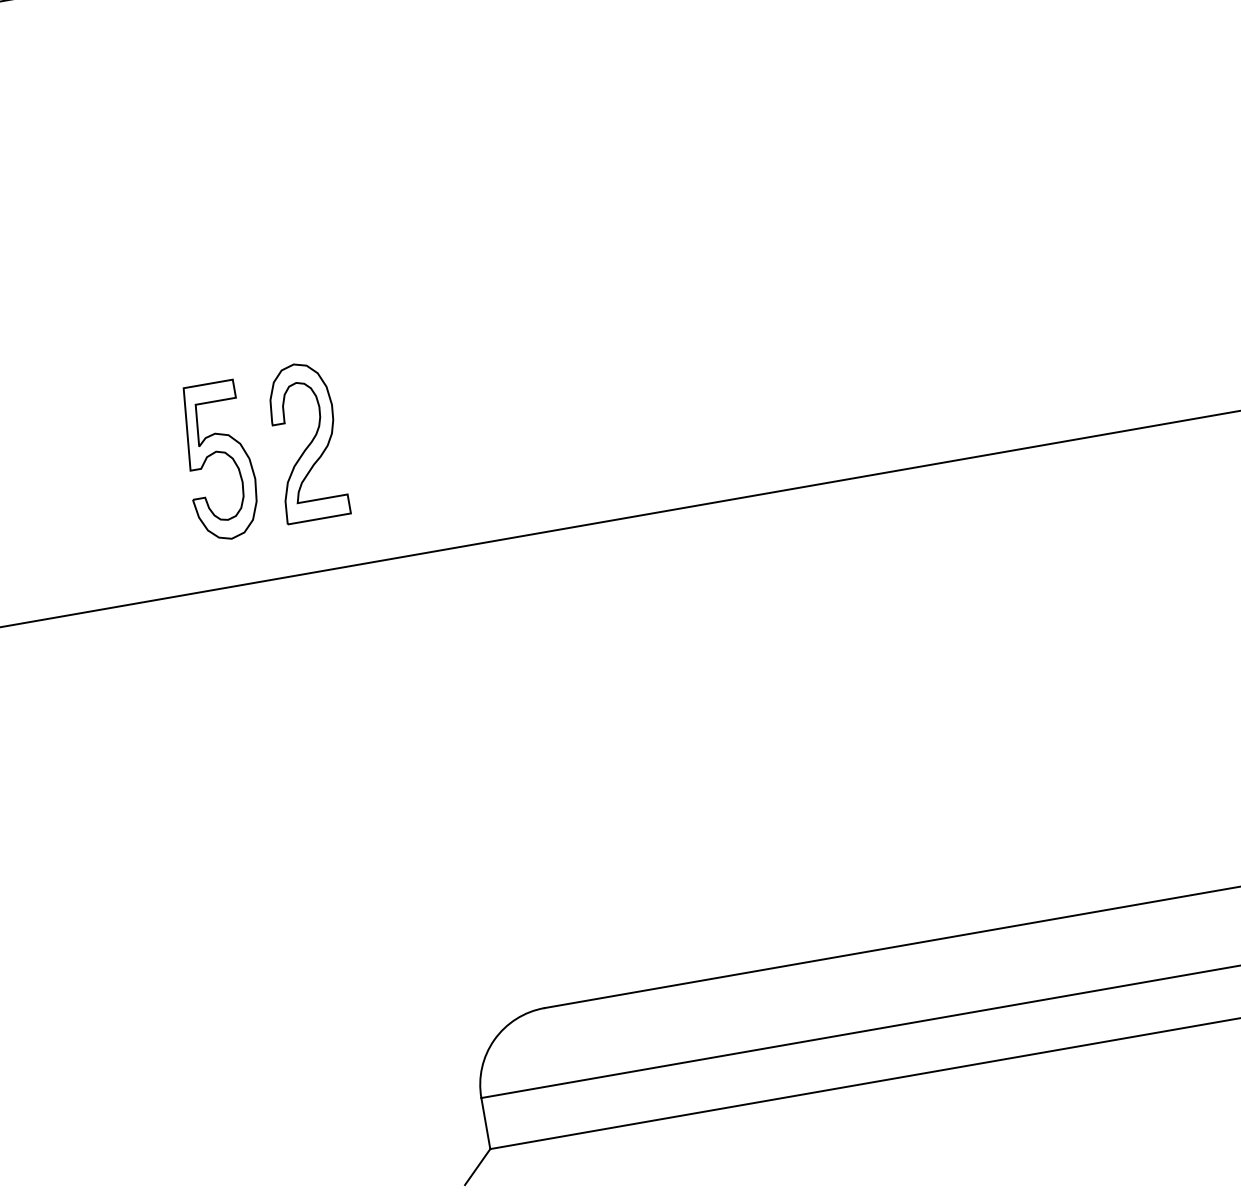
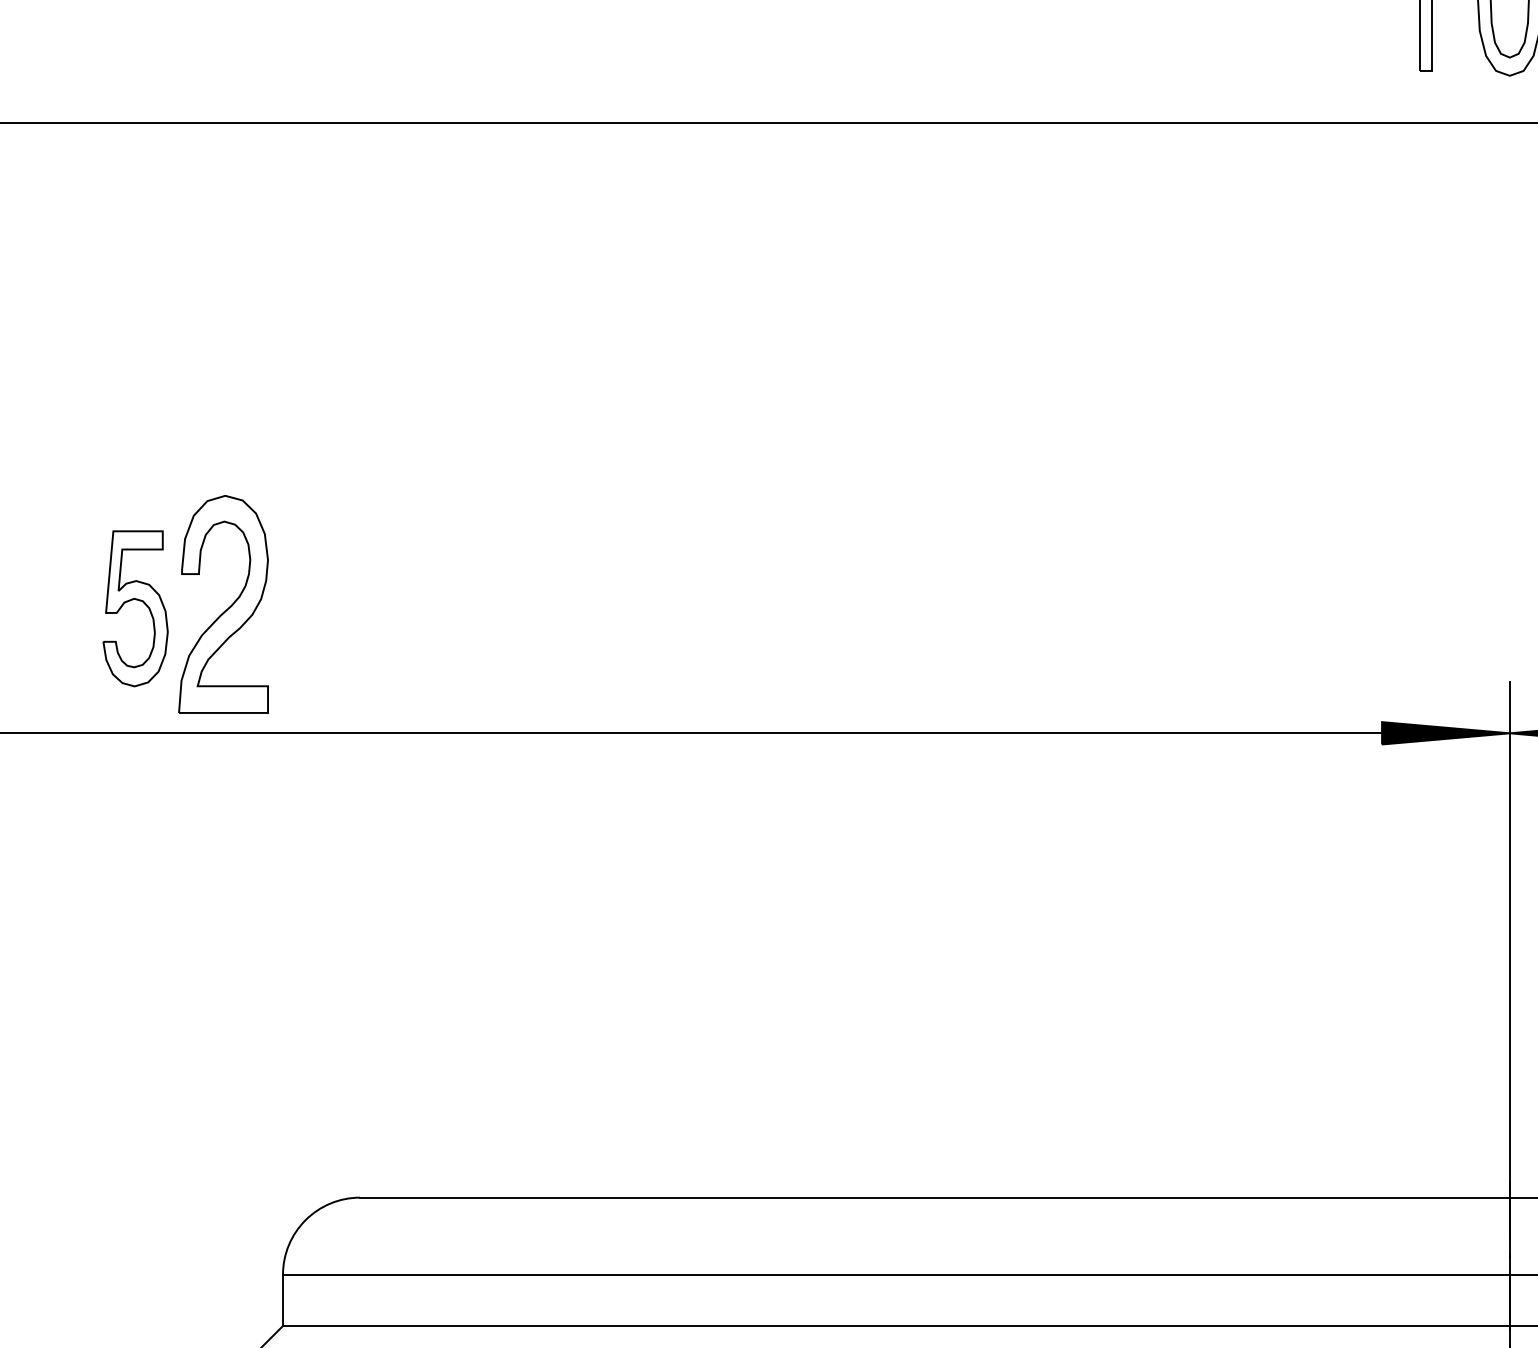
part: (305, 441) -> (223, 604), size x1.4

